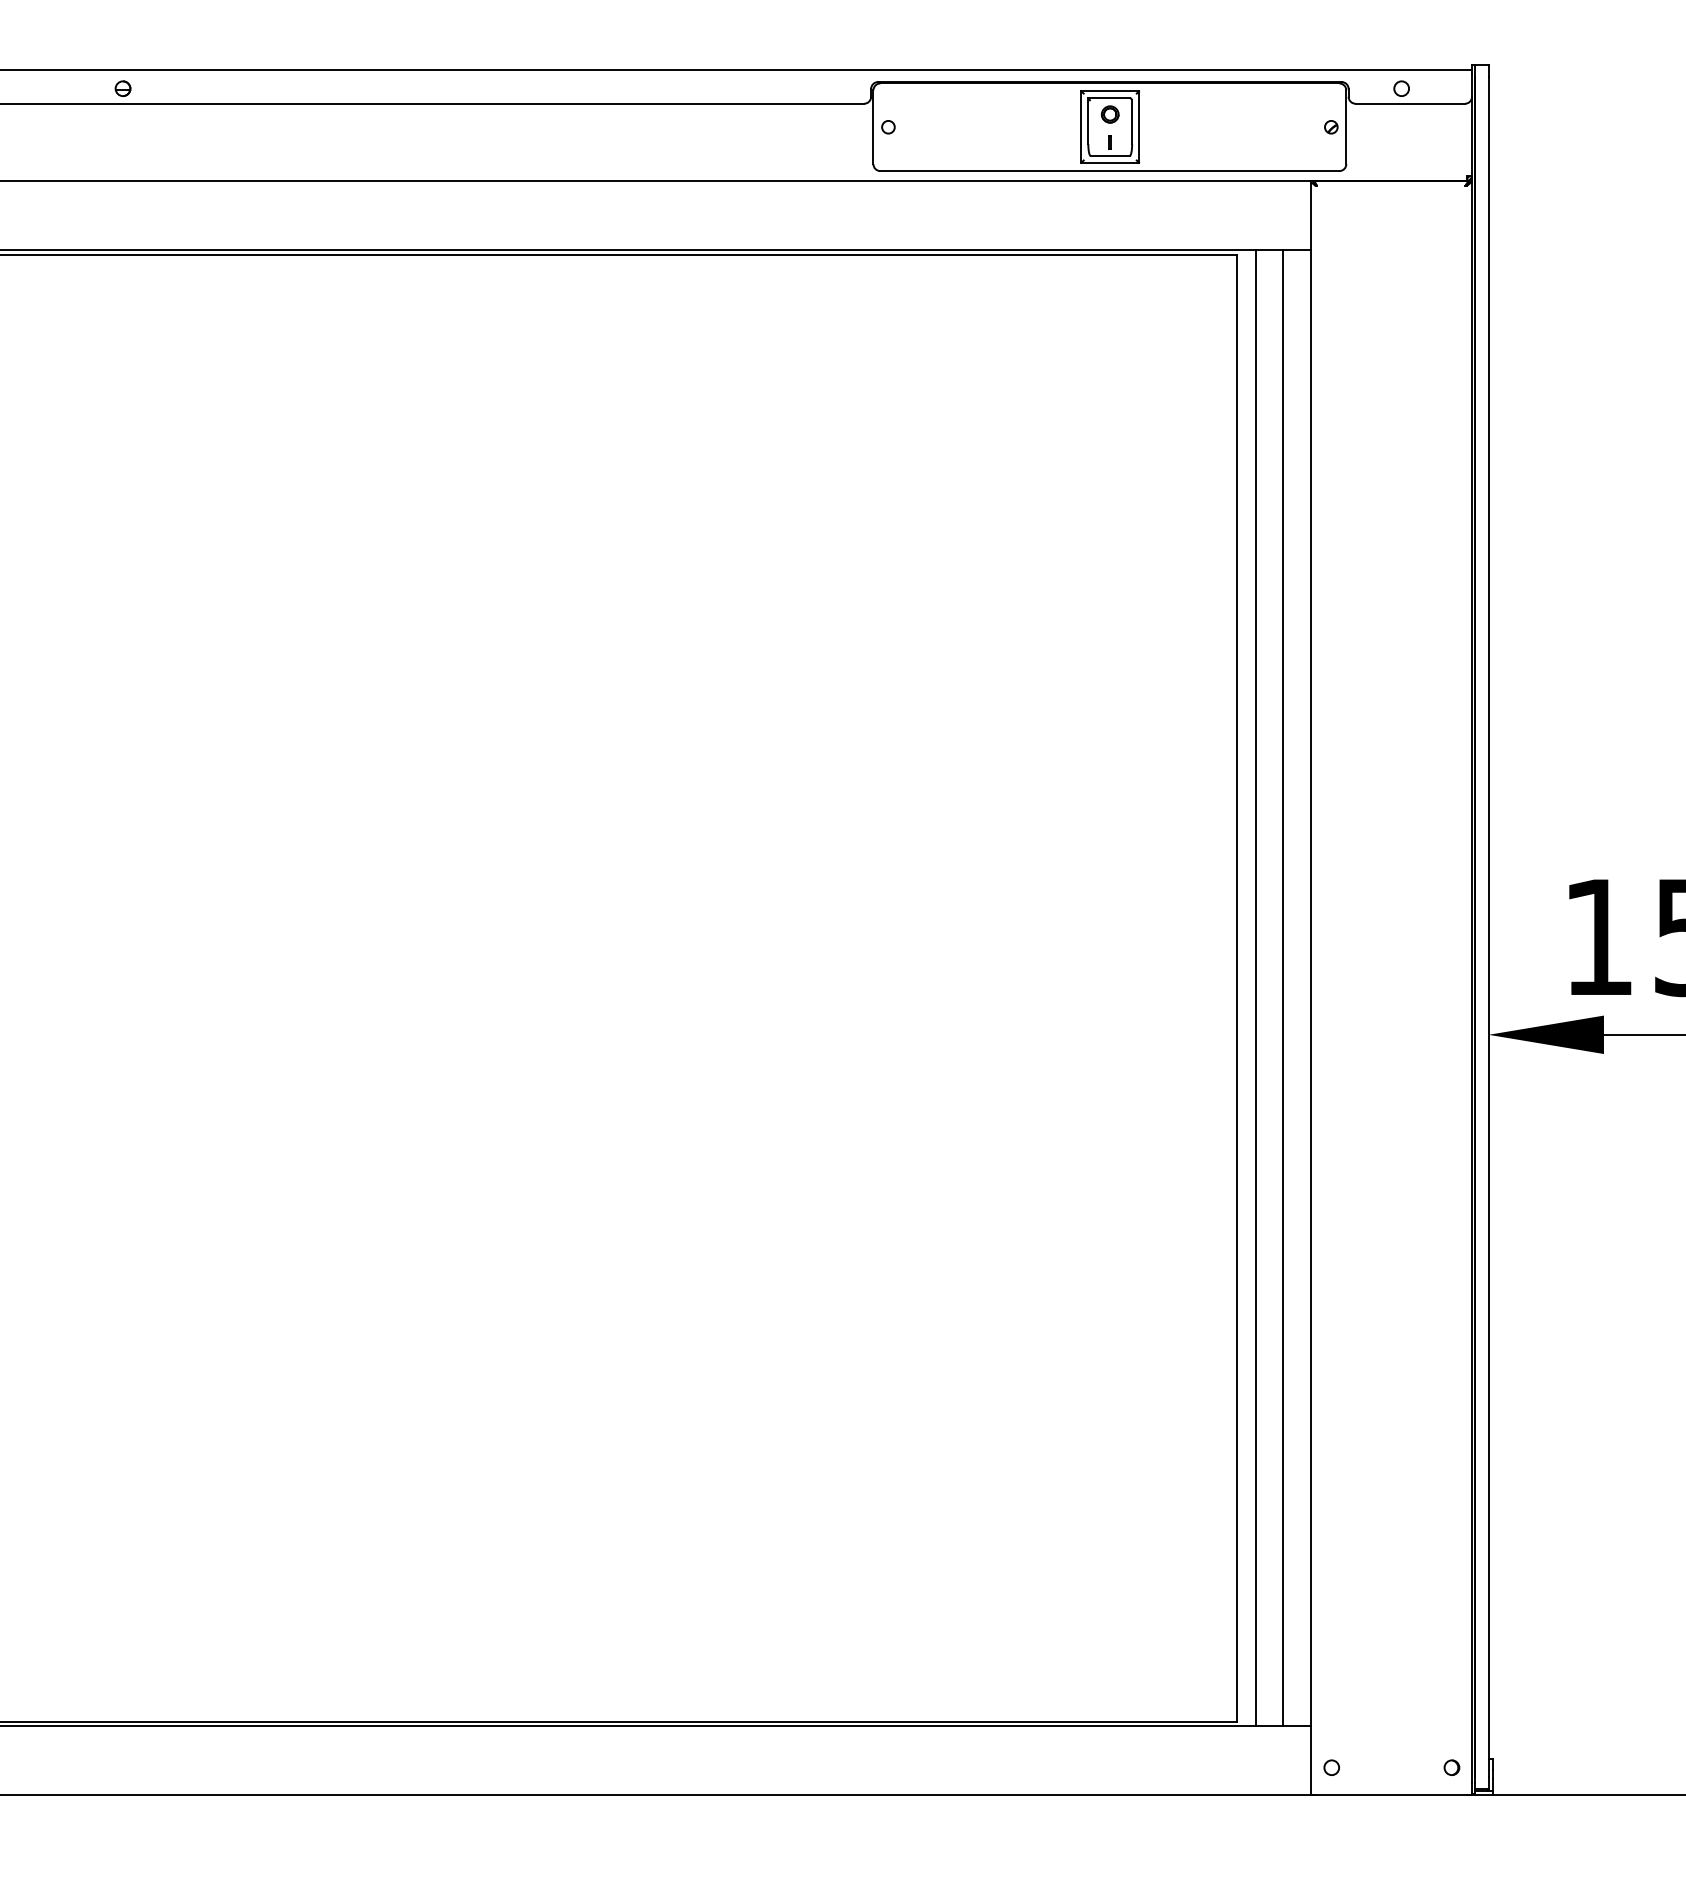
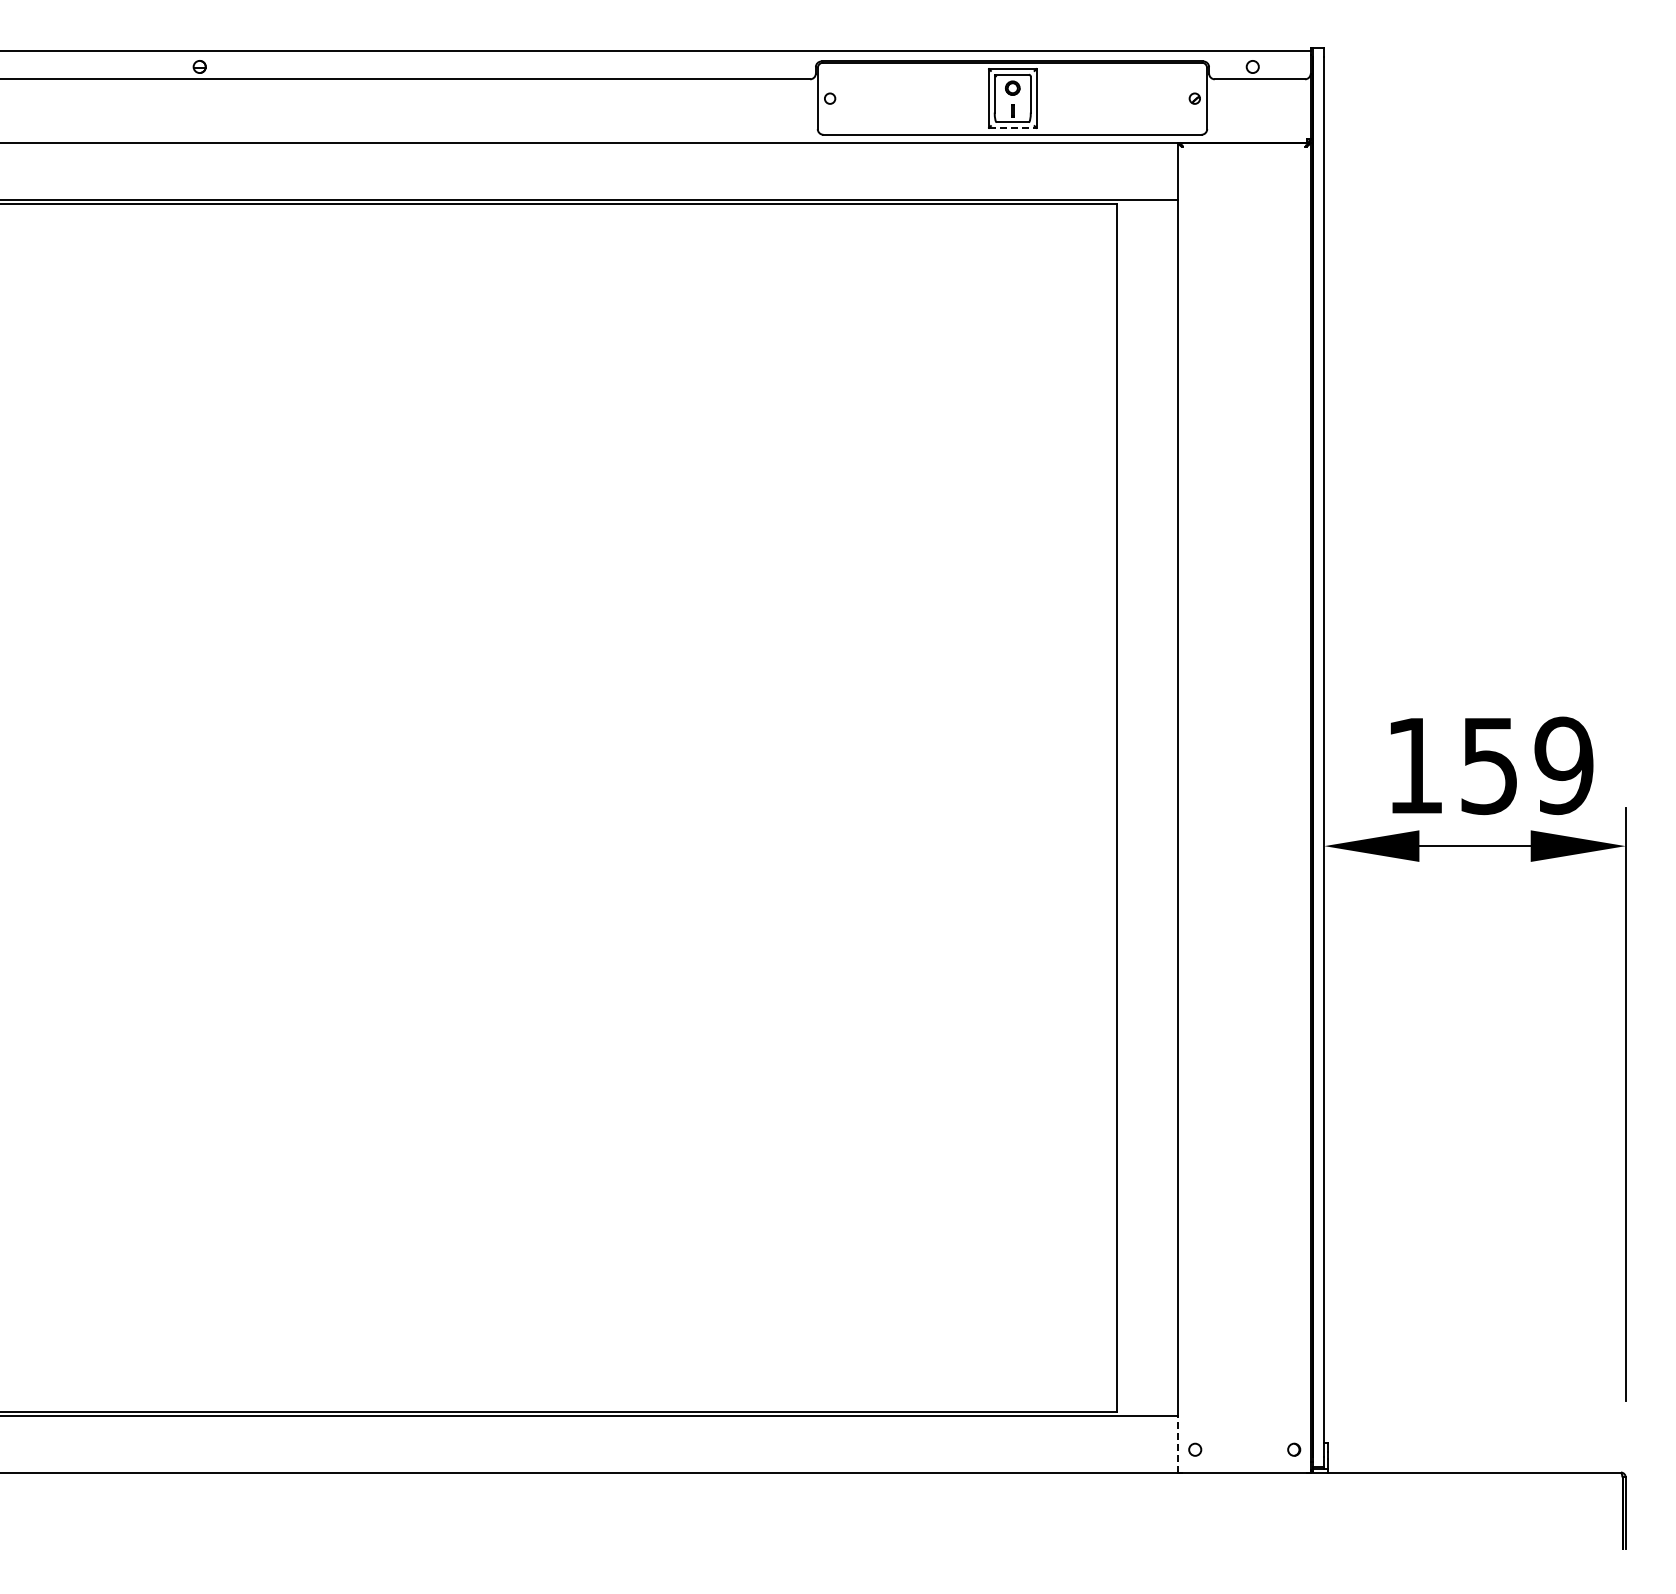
line: (1109, 162) -> (1012, 127), solid -> dashed
line: (1256, 987) -> (1133, 807), removed
line: (1283, 987) -> (1155, 807), removed
line: (1310, 1760) -> (1177, 1443), solid -> dashed

